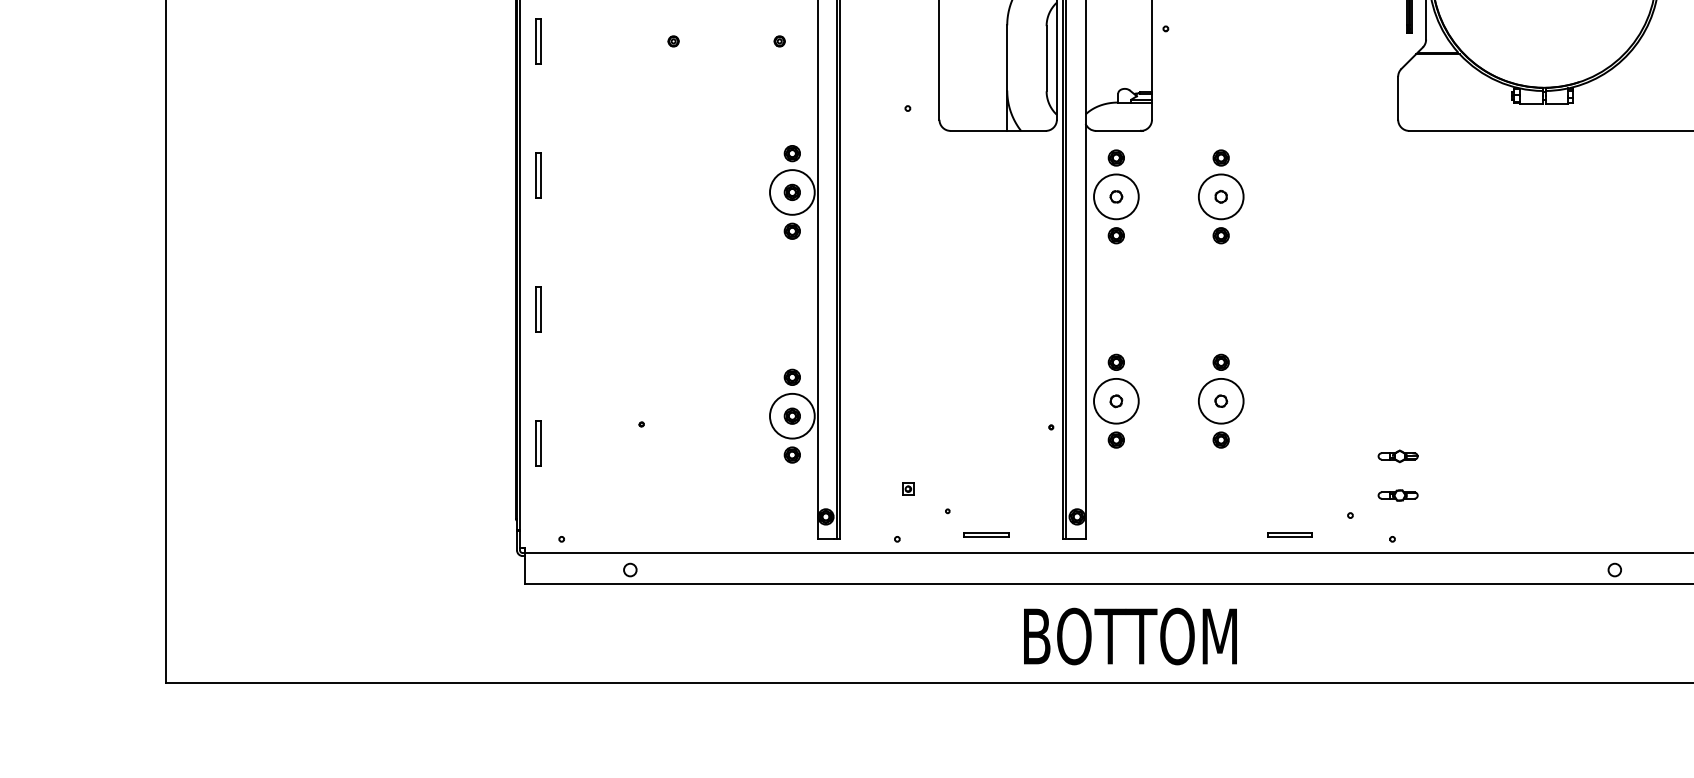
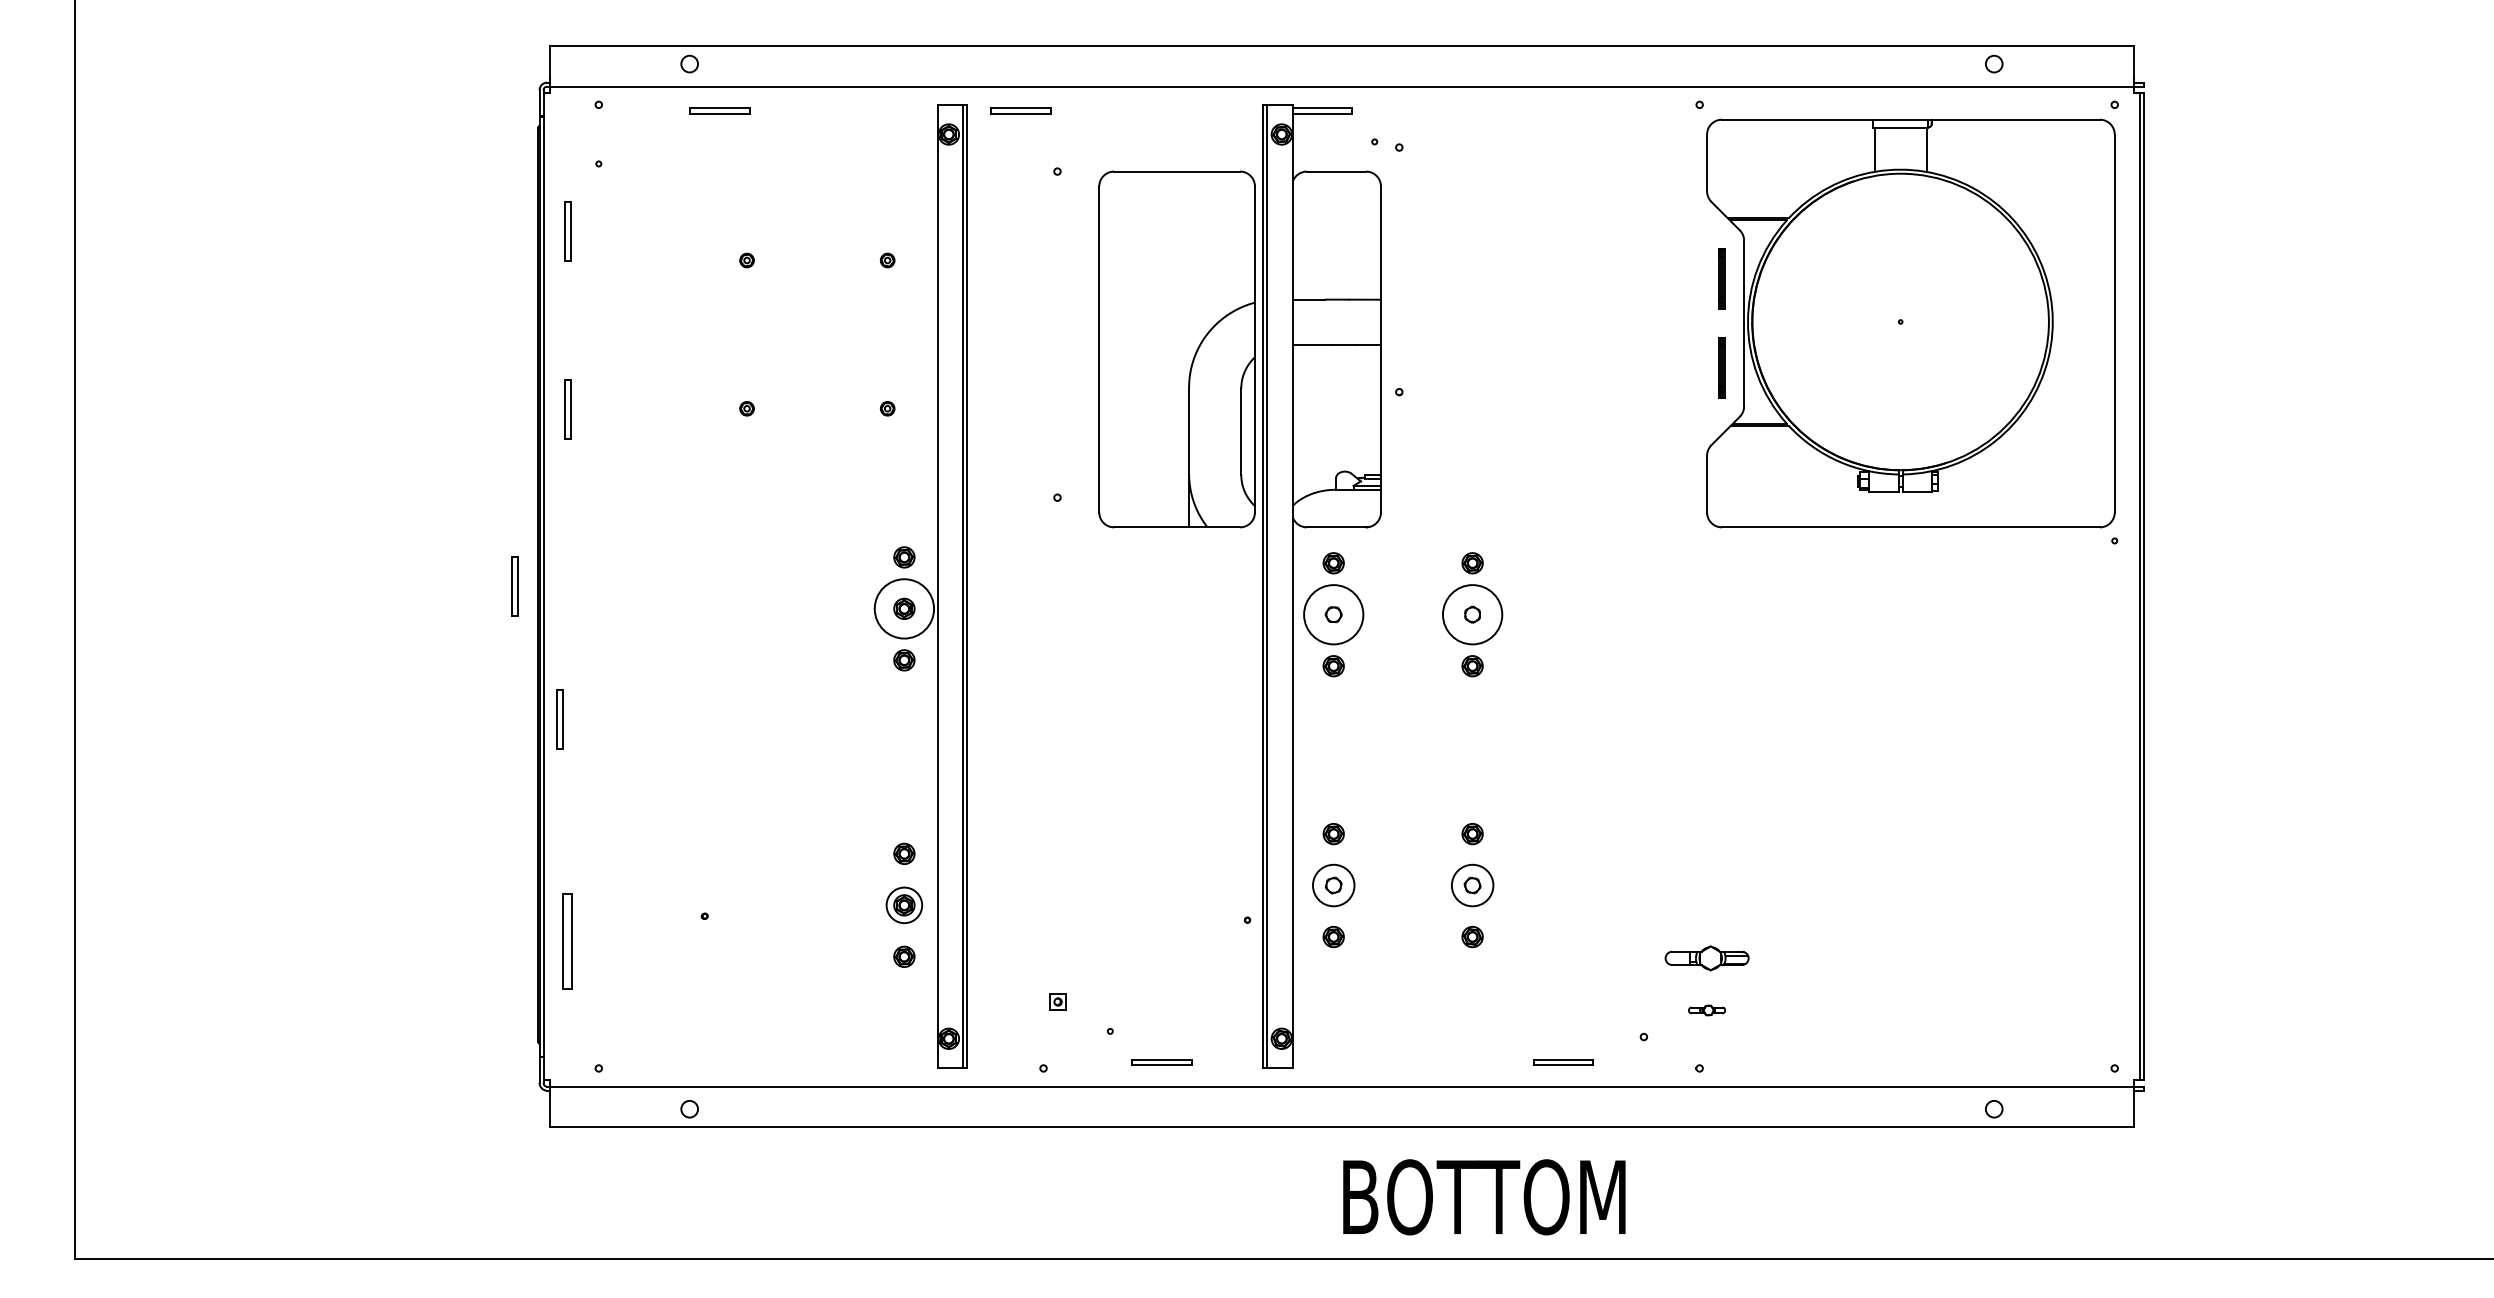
part: (538, 175) -> (514, 586), moved
part: (538, 309) -> (559, 719), moved
circle: (1116, 401) -> (1333, 885), size x0.7
circle: (1221, 401) -> (1472, 885), size x0.7
circle: (792, 416) -> (904, 905), size x0.6
part: (538, 443) -> (567, 941), size x1.6
part: (1397, 456) -> (1706, 958), size x1.6
part: (1397, 495) -> (1706, 1010), size x0.7
text: (1130, 636) -> (1484, 1197), moved

